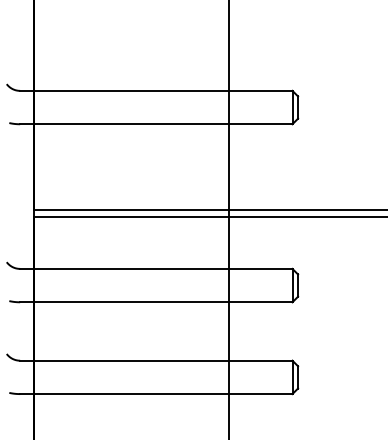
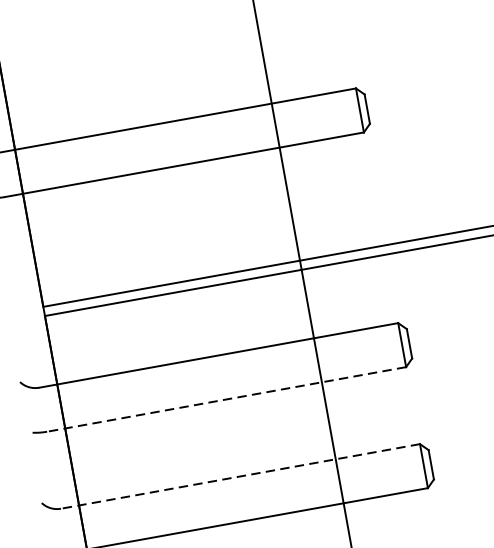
line: (155, 302) -> (225, 399), solid -> dashed
line: (155, 360) -> (239, 476), solid -> dashed

